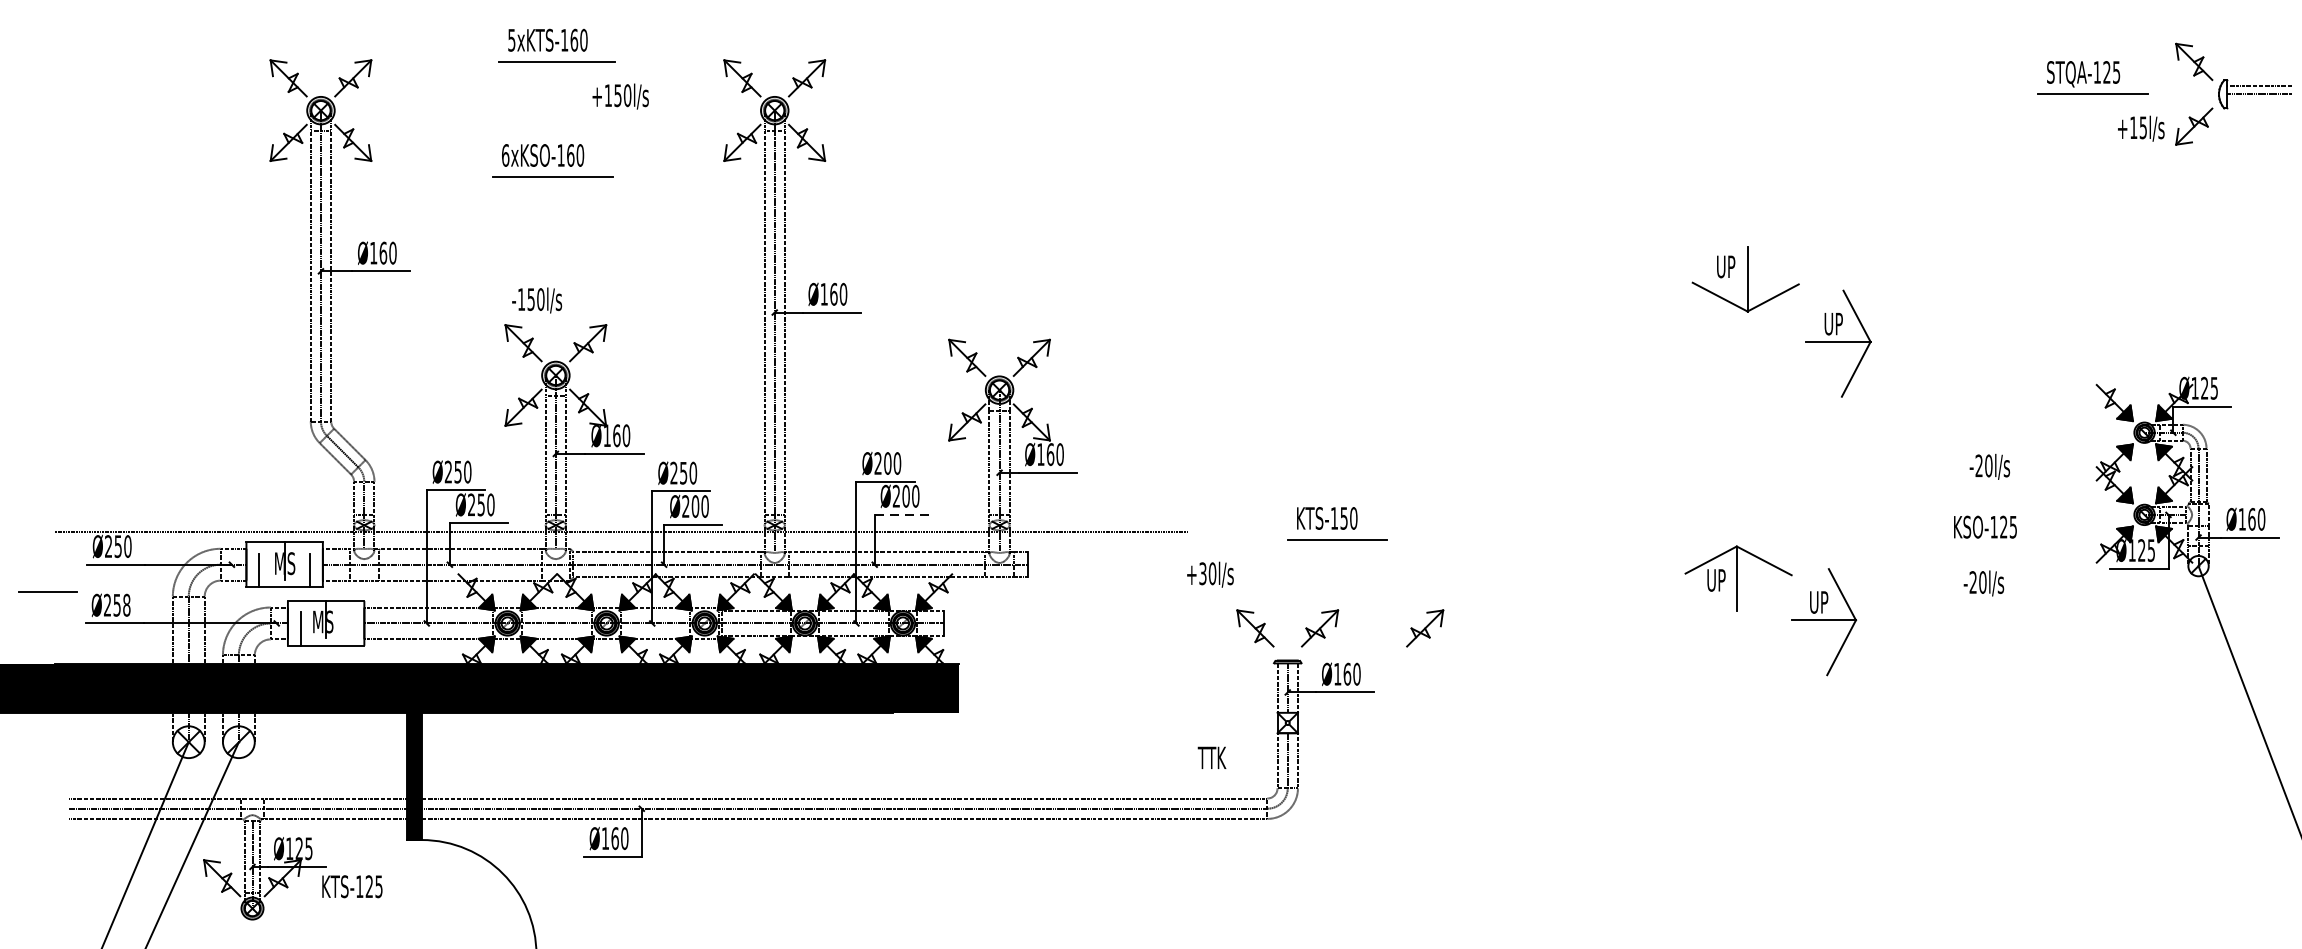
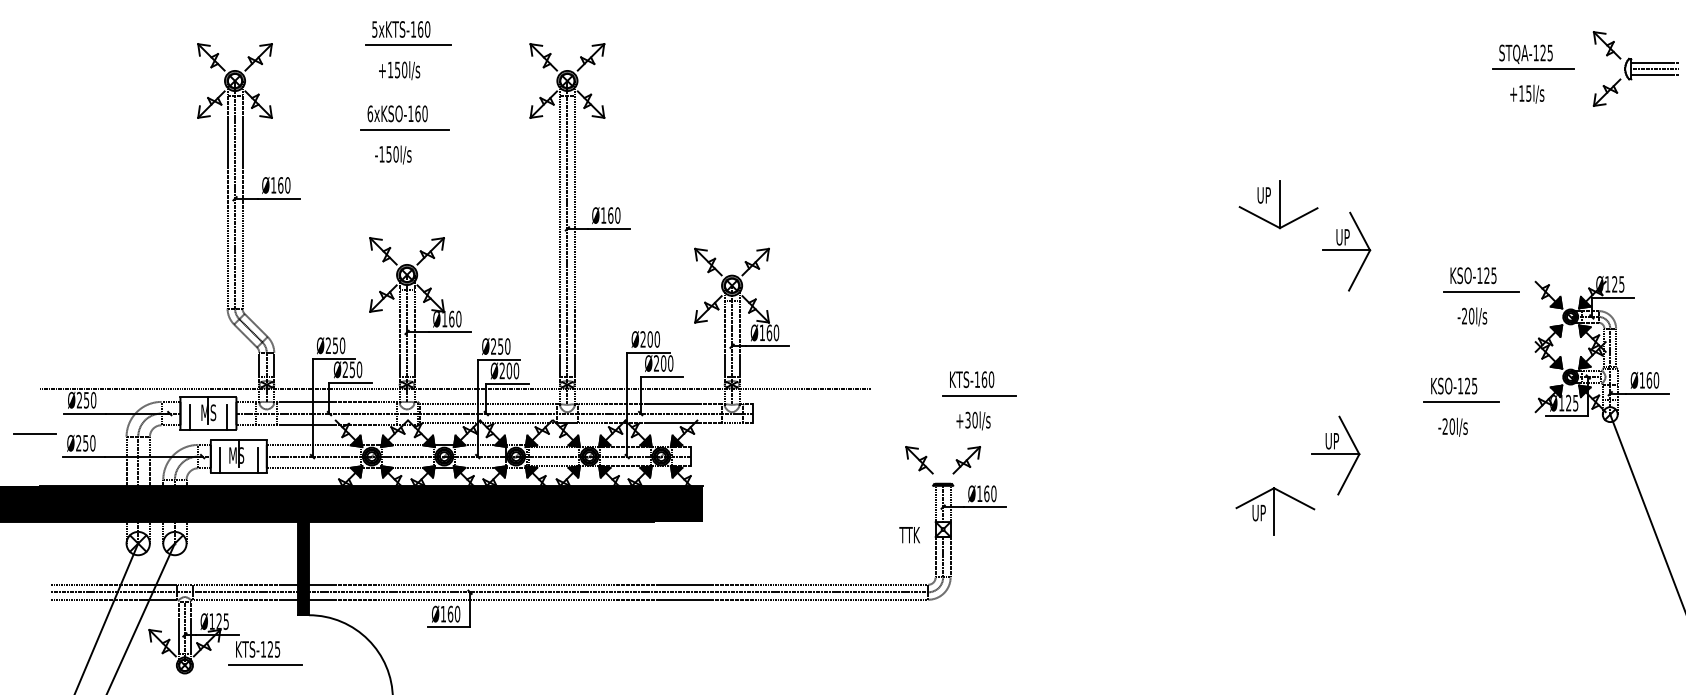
text: (620, 96) -> (399, 70), moved
line: (2258, 101) -> (1654, 74), added
text: (2141, 127) -> (1527, 93), moved
text: (537, 299) -> (393, 154), moved
part: (2022, 381) -> (1481, 279), added
text: (1989, 466) -> (1472, 316), moved
line: (904, 514) -> (662, 376), dashed -> solid
text: (1344, 518) -> (984, 379), KTS-150 -> KTS-160
line: (1995, 549) -> (1461, 402), added
text: (1210, 574) -> (973, 420), moved
part: (1738, 578) -> (1275, 511), moved
text: (126, 605) -> (92, 443), Ø258 -> Ø250
line: (351, 628) -> (257, 460), added
part: (1424, 628) -> (1043, 460), removed
text: (1211, 758) -> (909, 535), moved
line: (362, 908) -> (265, 665), added

